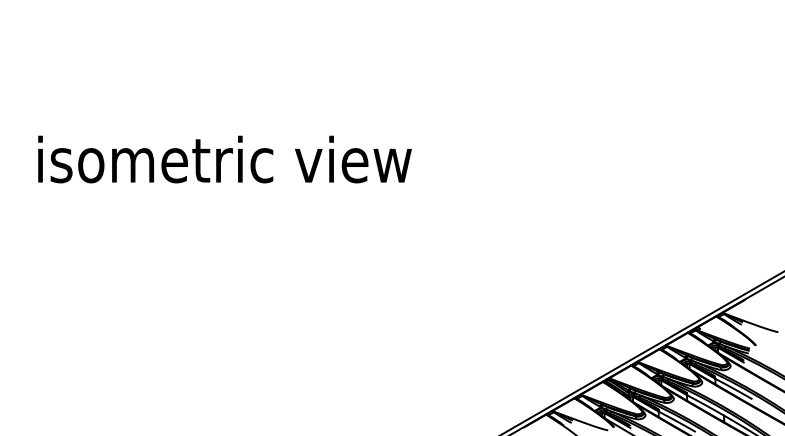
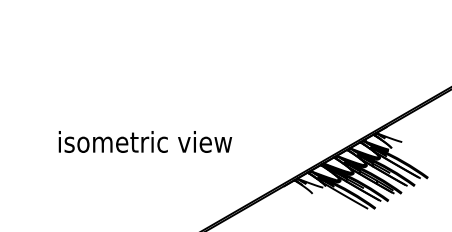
text: (225, 158) -> (145, 141), moved

